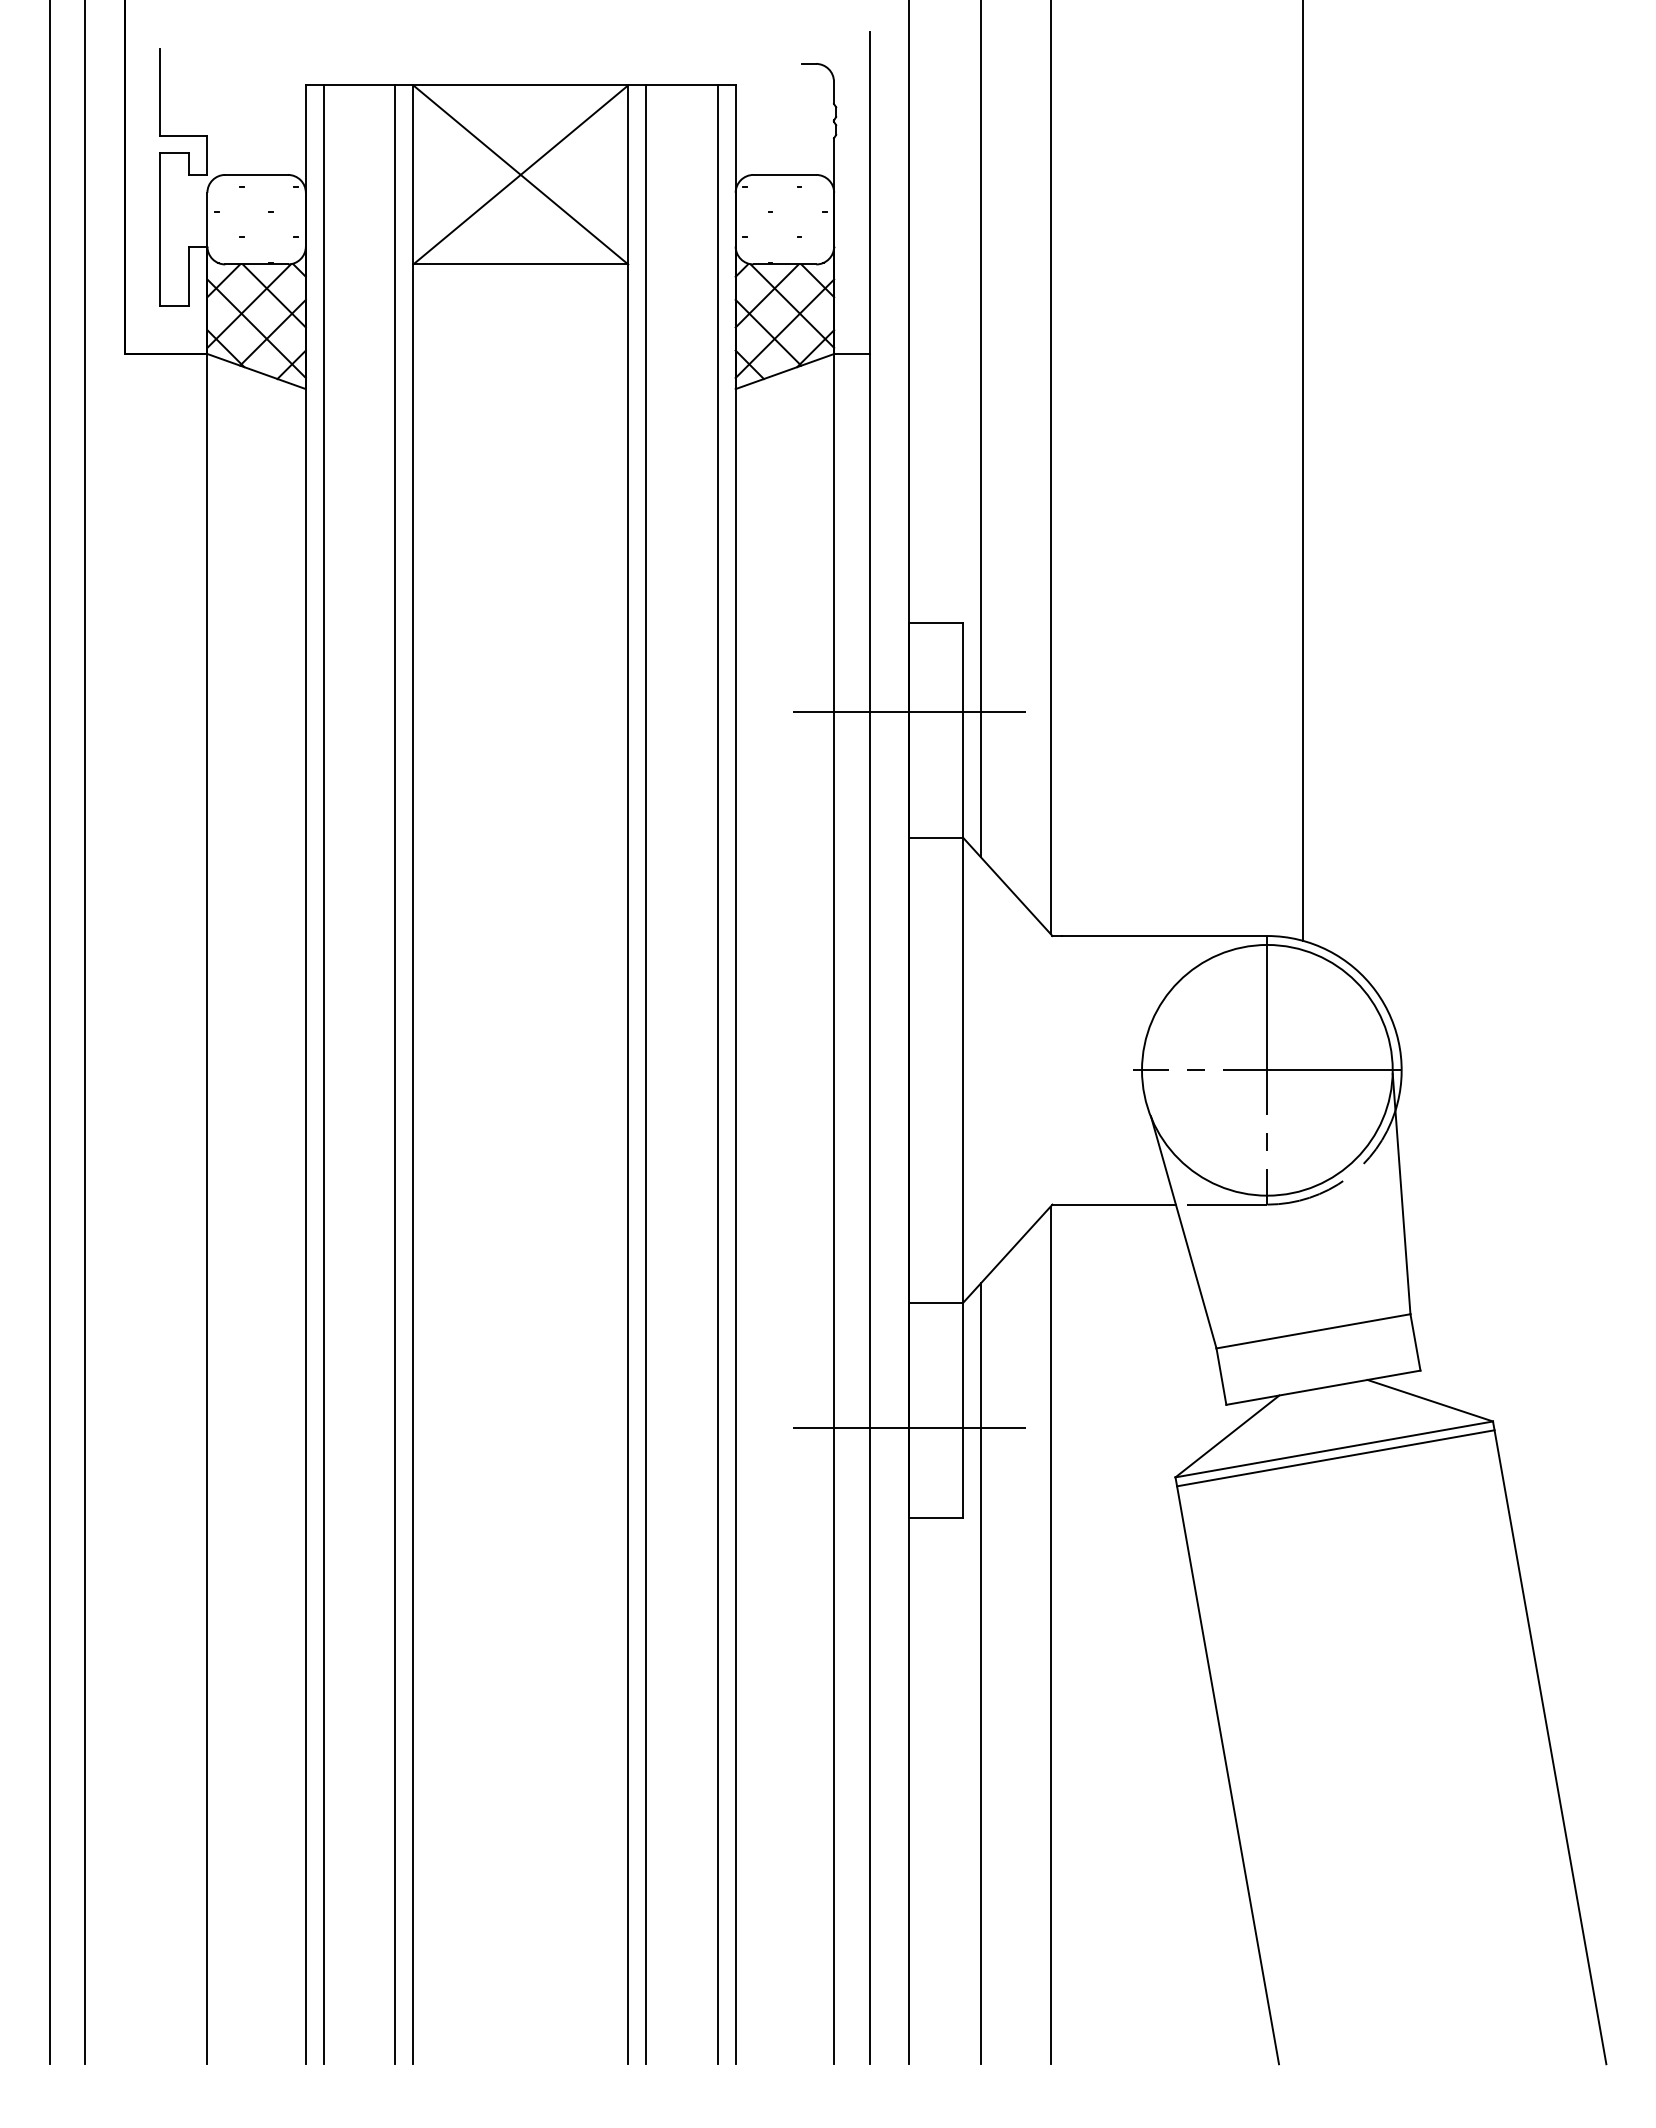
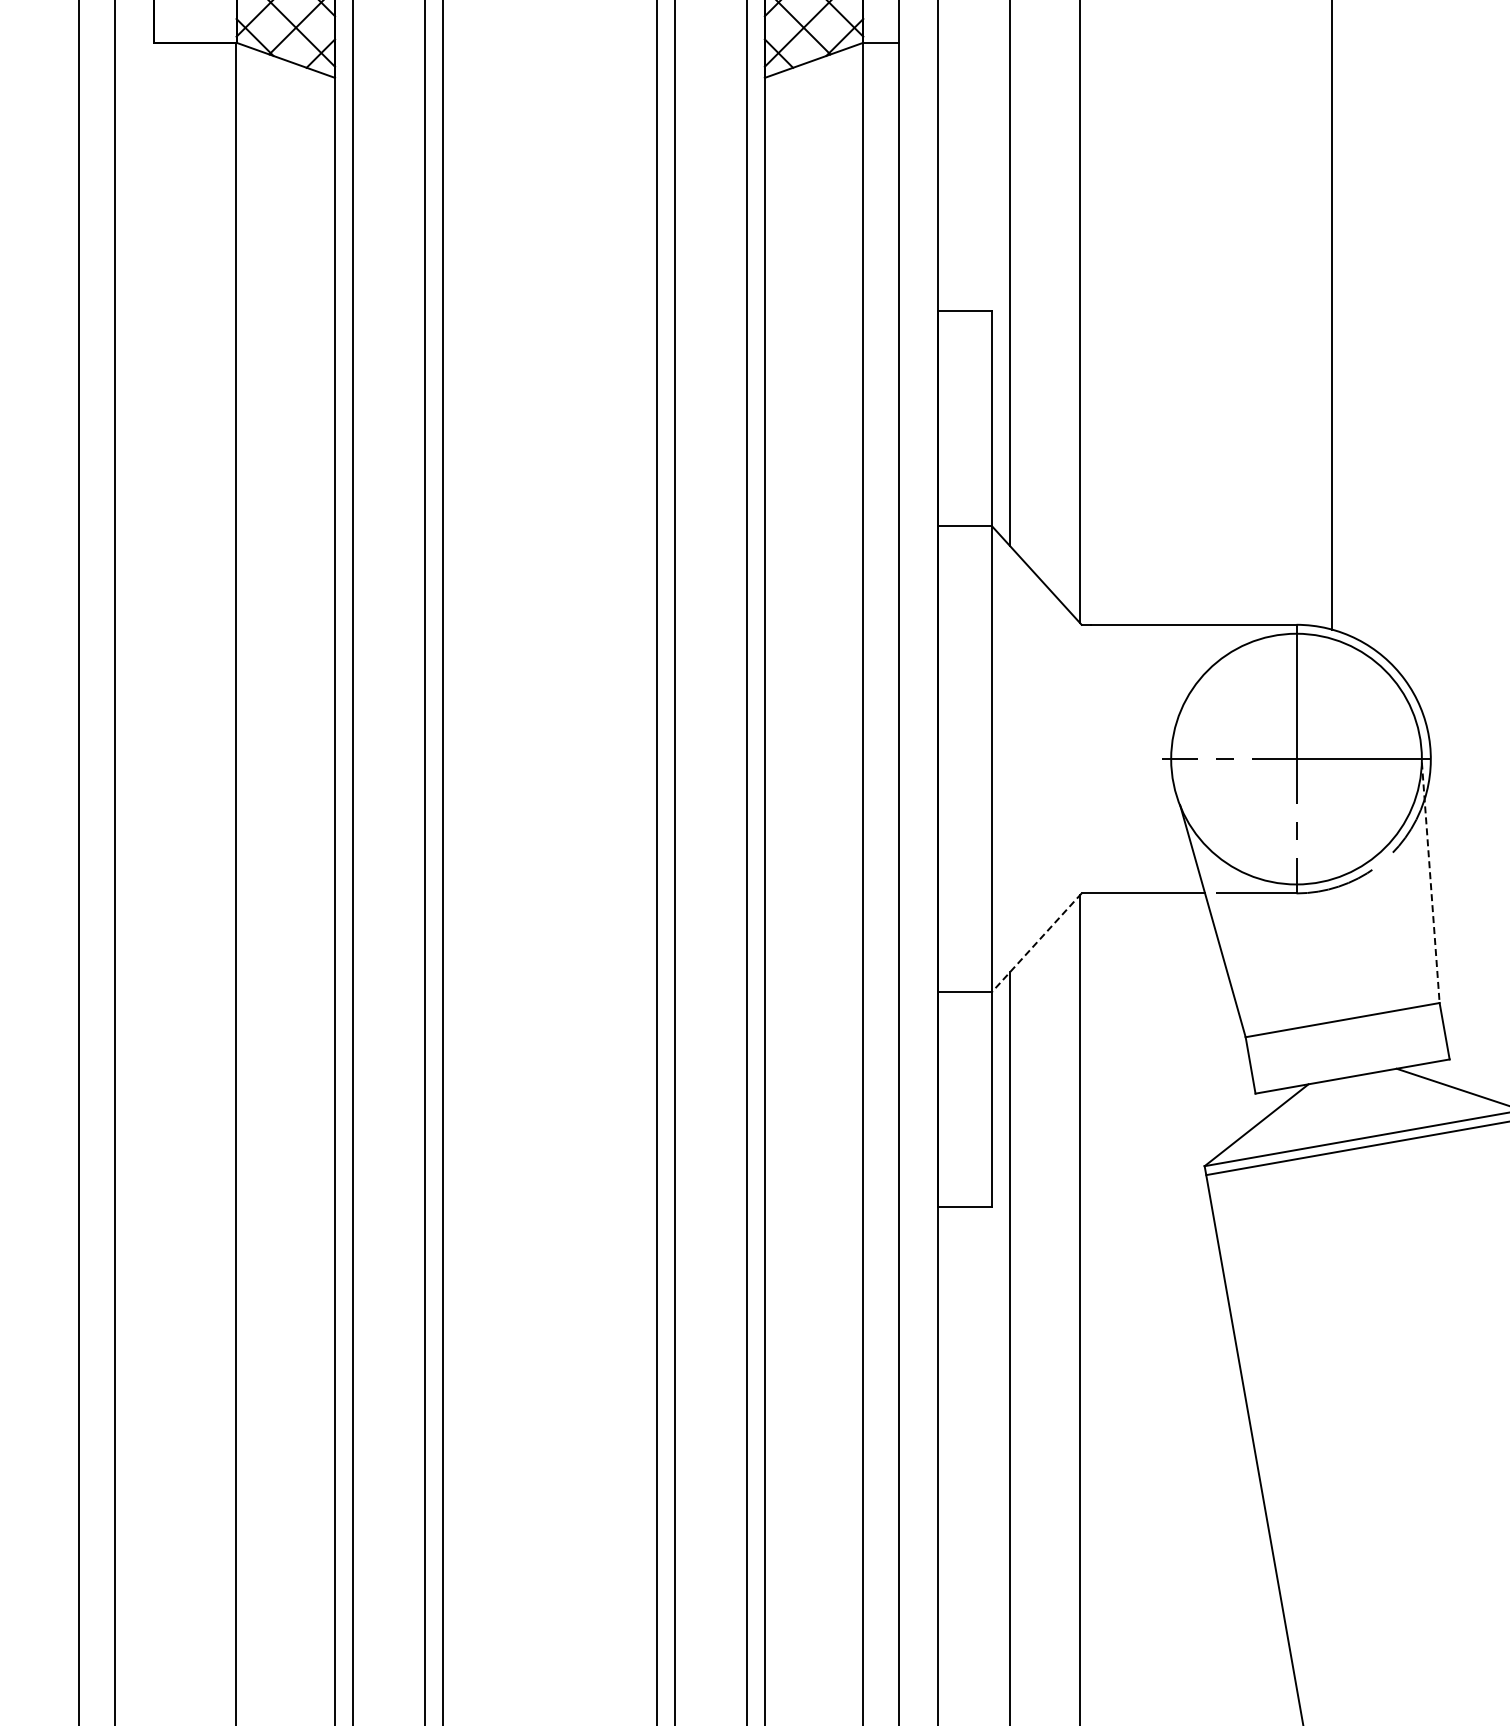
line: (908, 712) -> (937, 401), removed
line: (1401, 1193) -> (1430, 882), solid -> dashed
line: (1007, 1253) -> (1036, 942), solid -> dashed
line: (908, 1428) -> (937, 1117), removed

